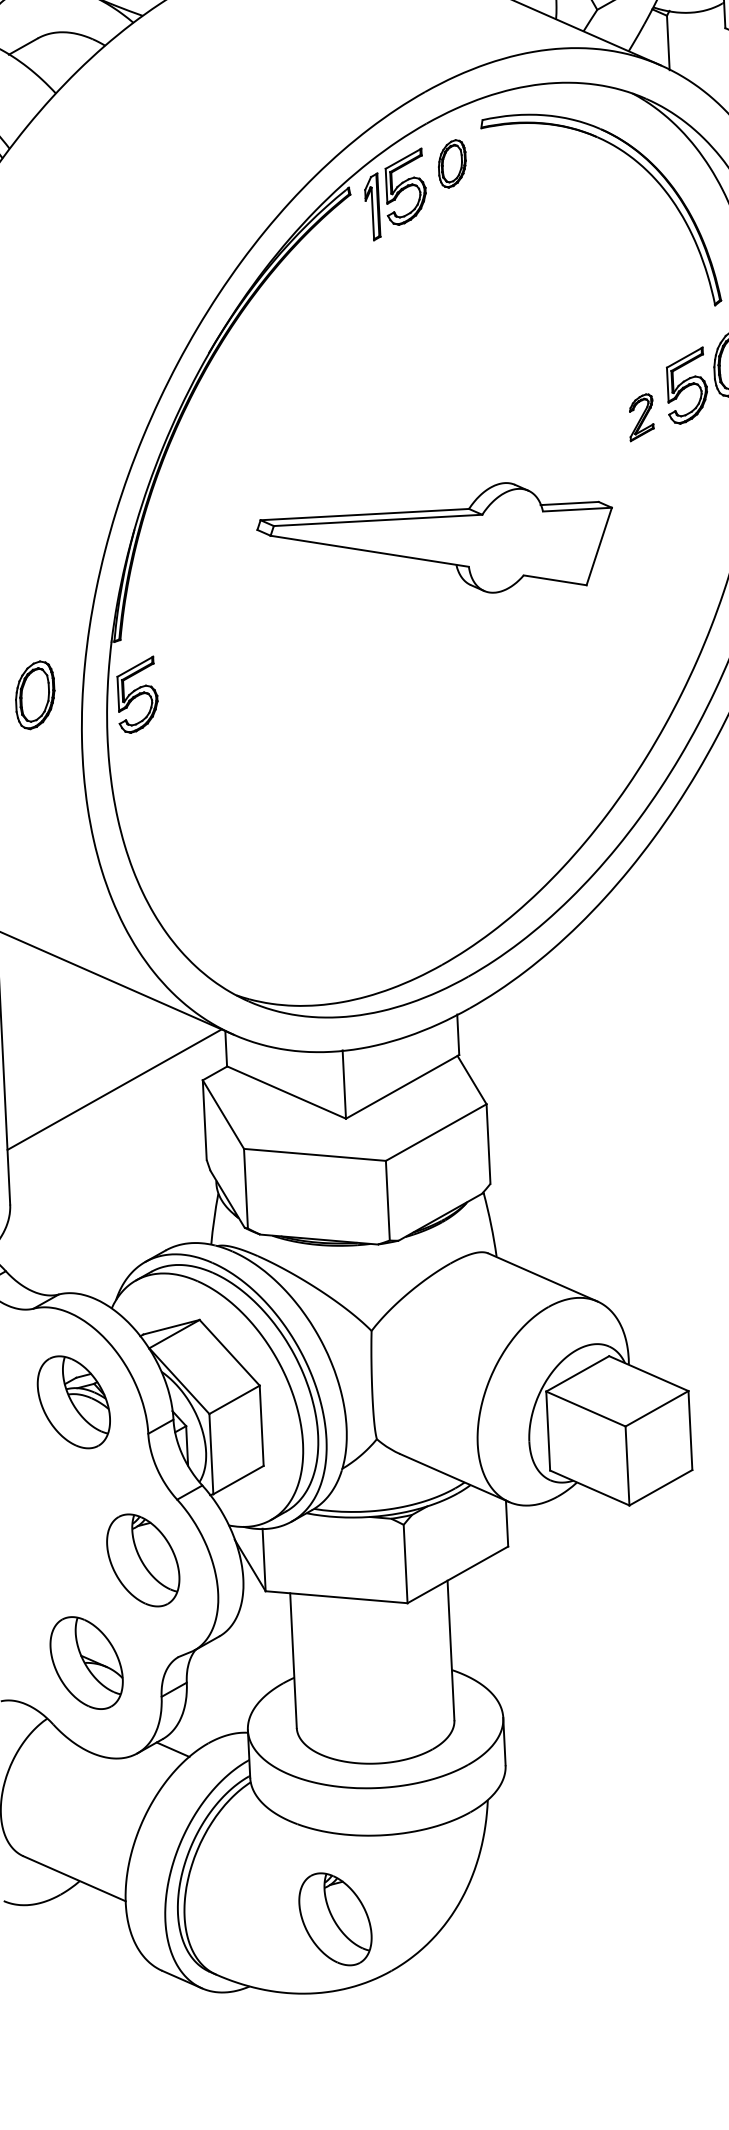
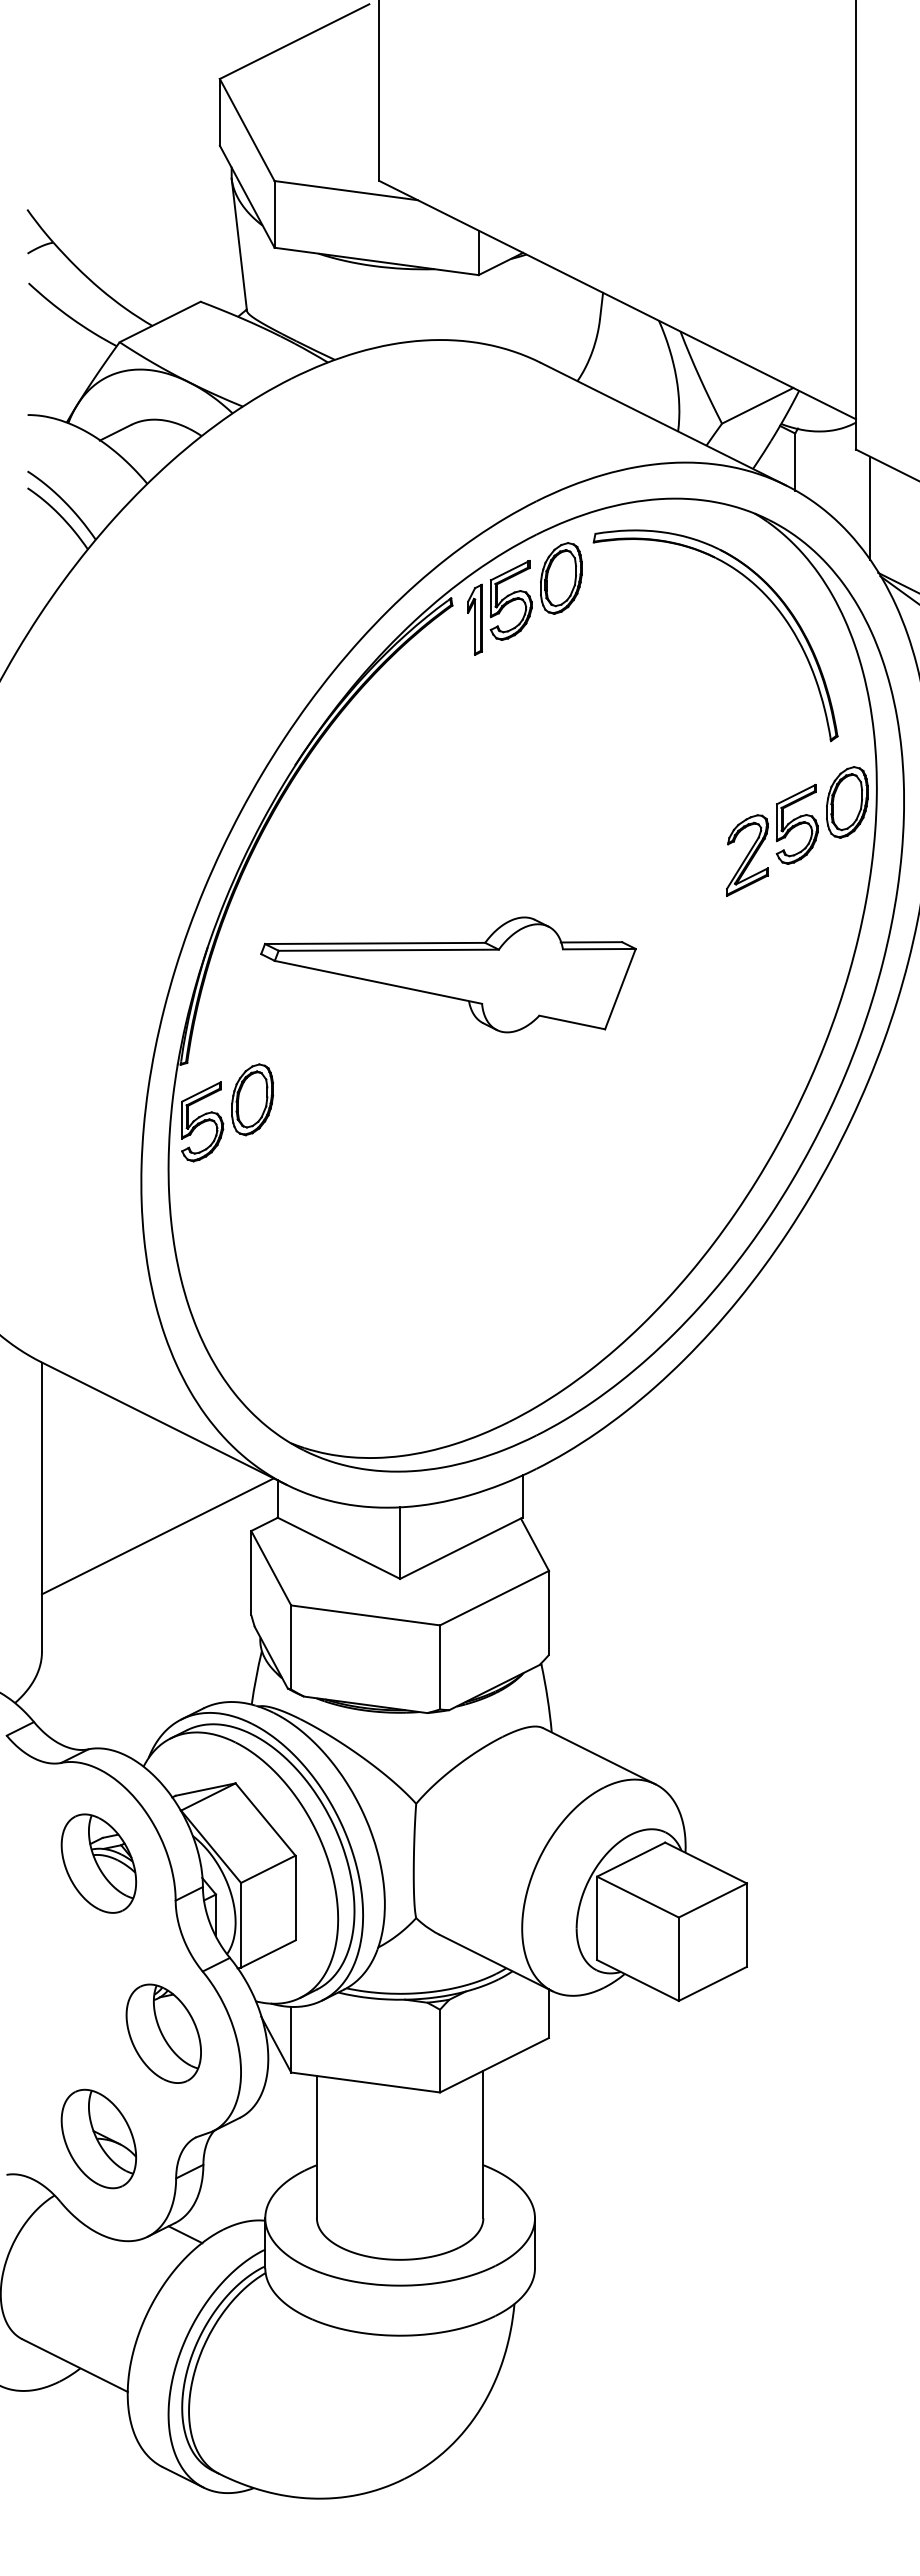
part: (452, 163) -> (561, 578), size x1.43
part: (641, 417) -> (747, 855), size x1.67
part: (435, 540) -> (448, 974), moved
part: (35, 694) -> (252, 1099), moved
part: (335, 1919) -> (347, 2421), removed

